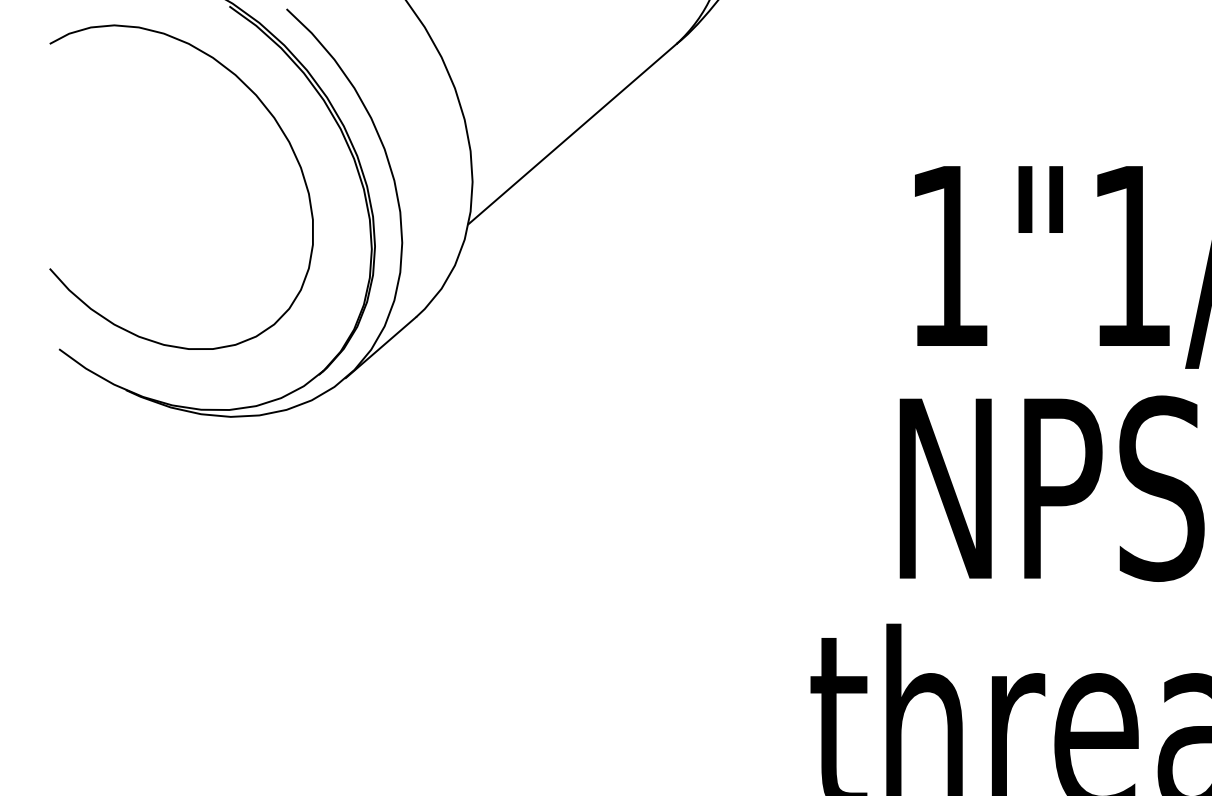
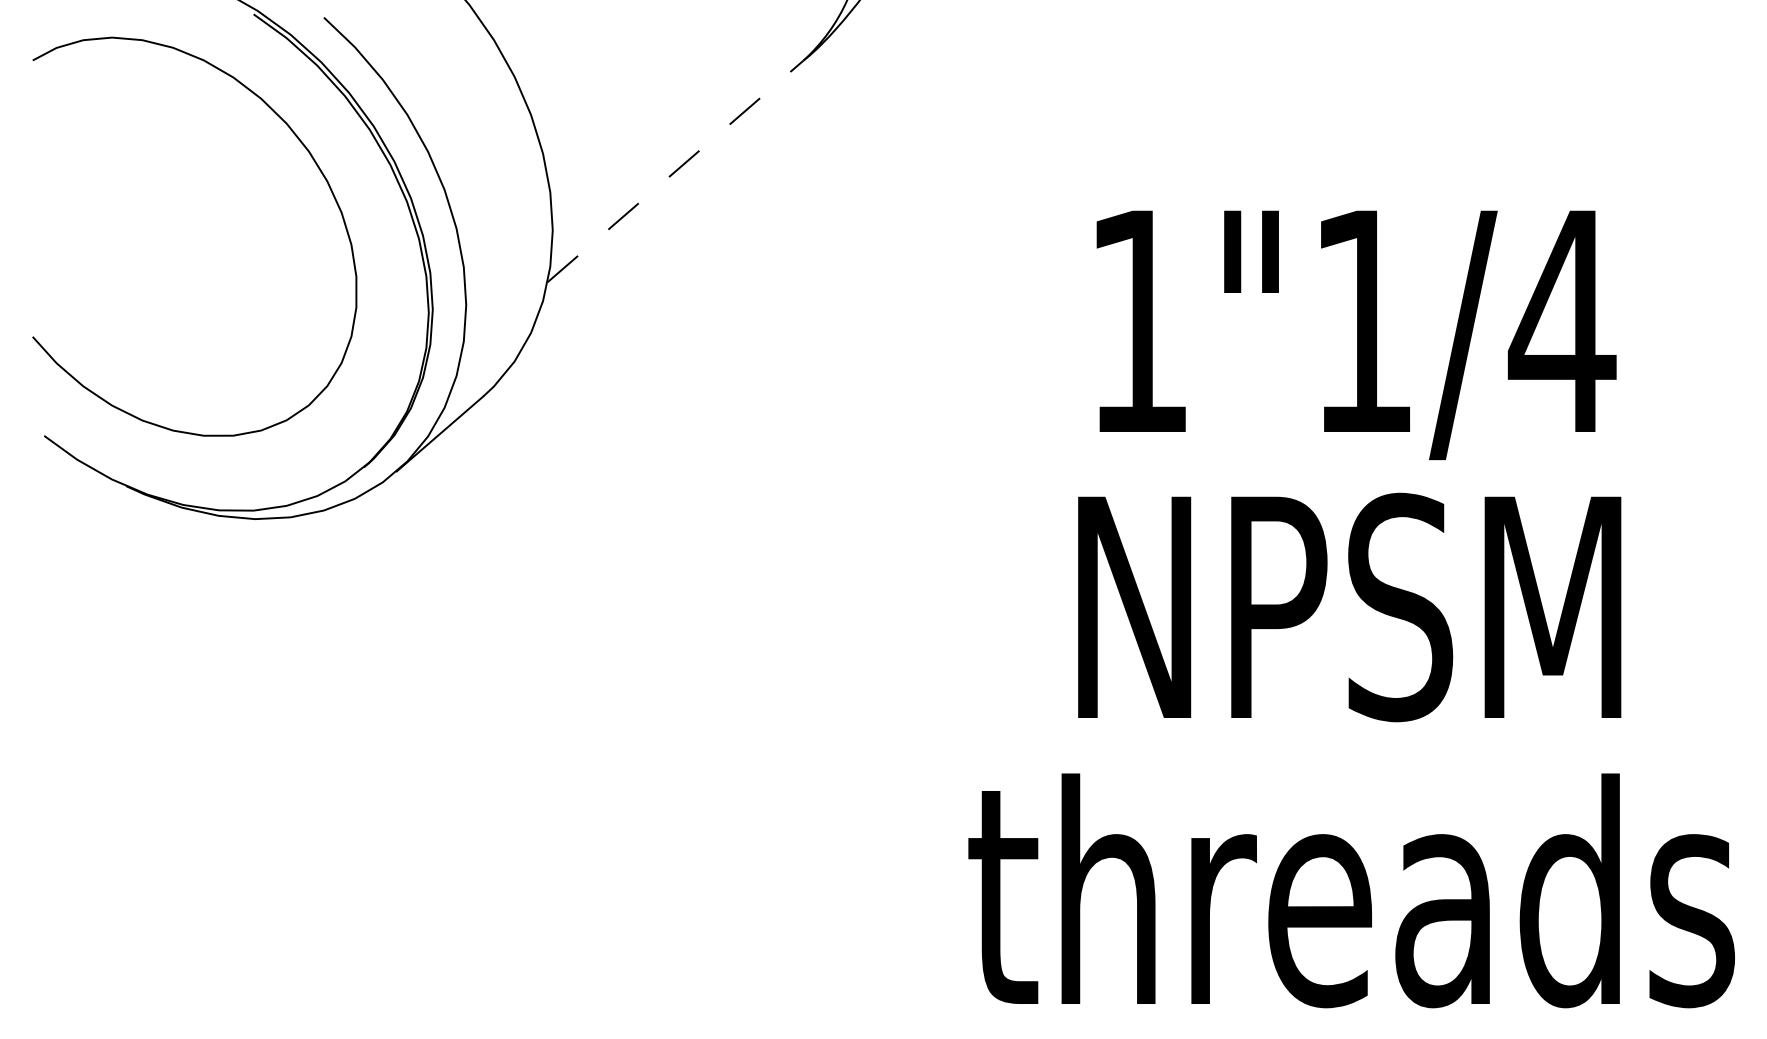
line: (572, 134) -> (675, 171), solid -> dashed

